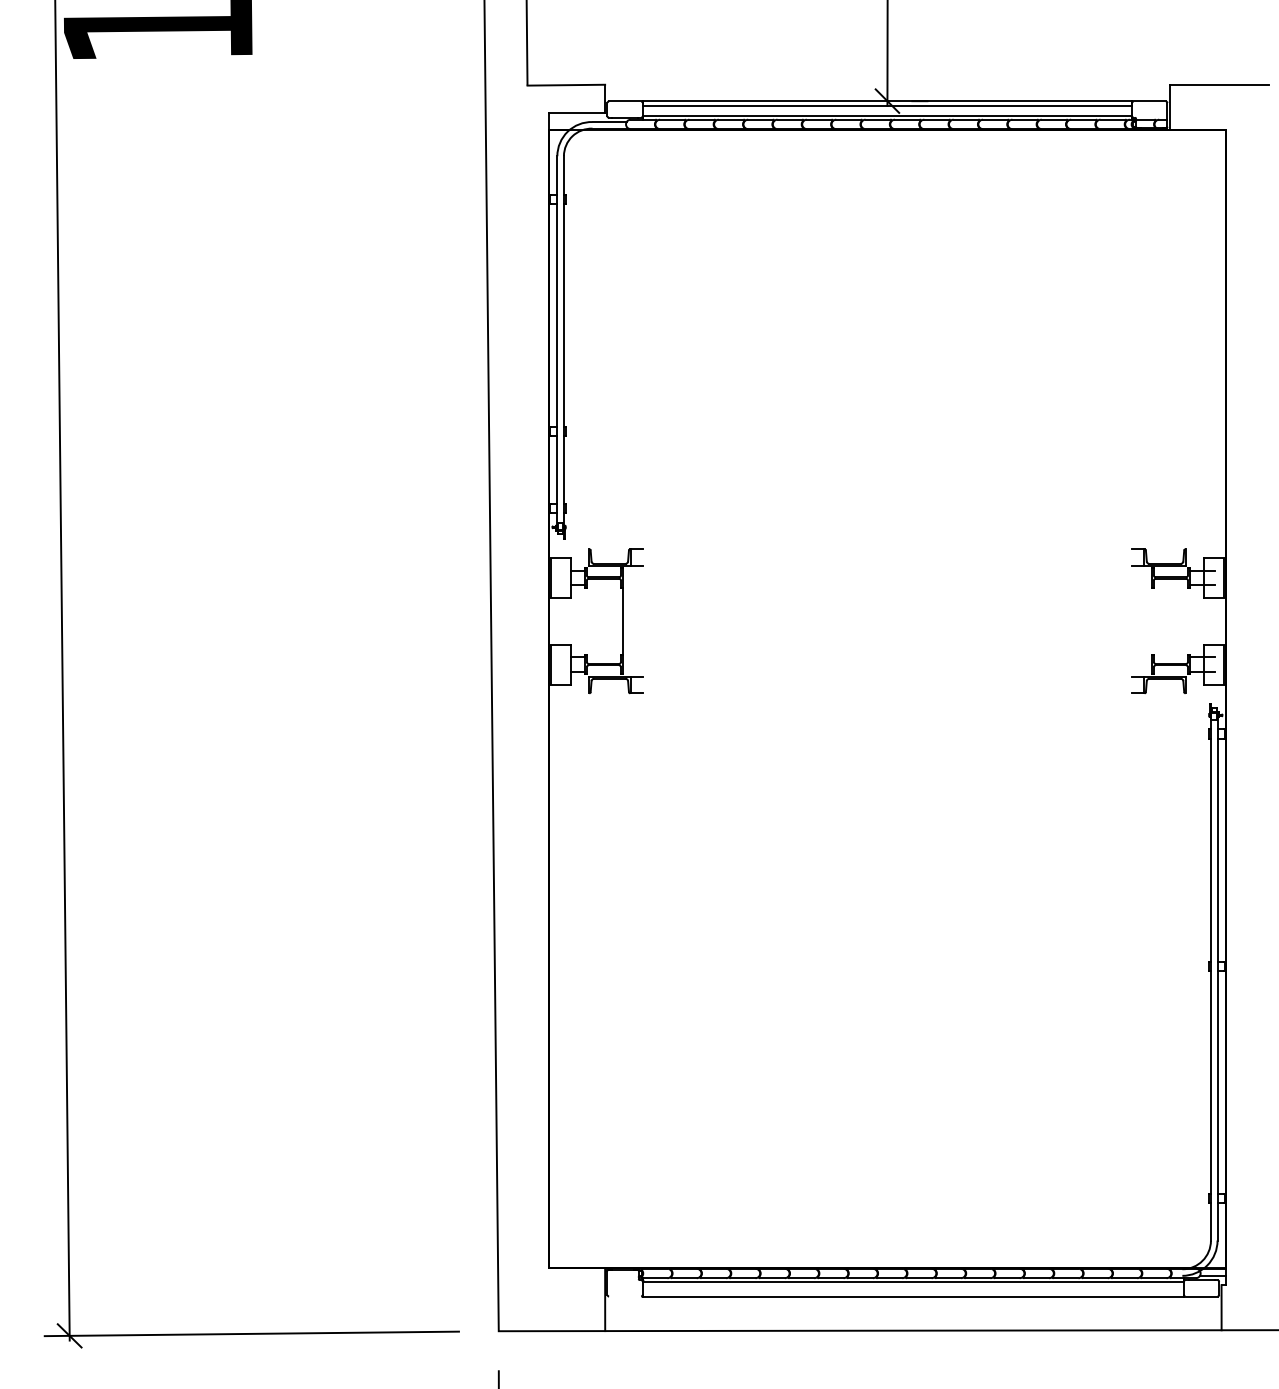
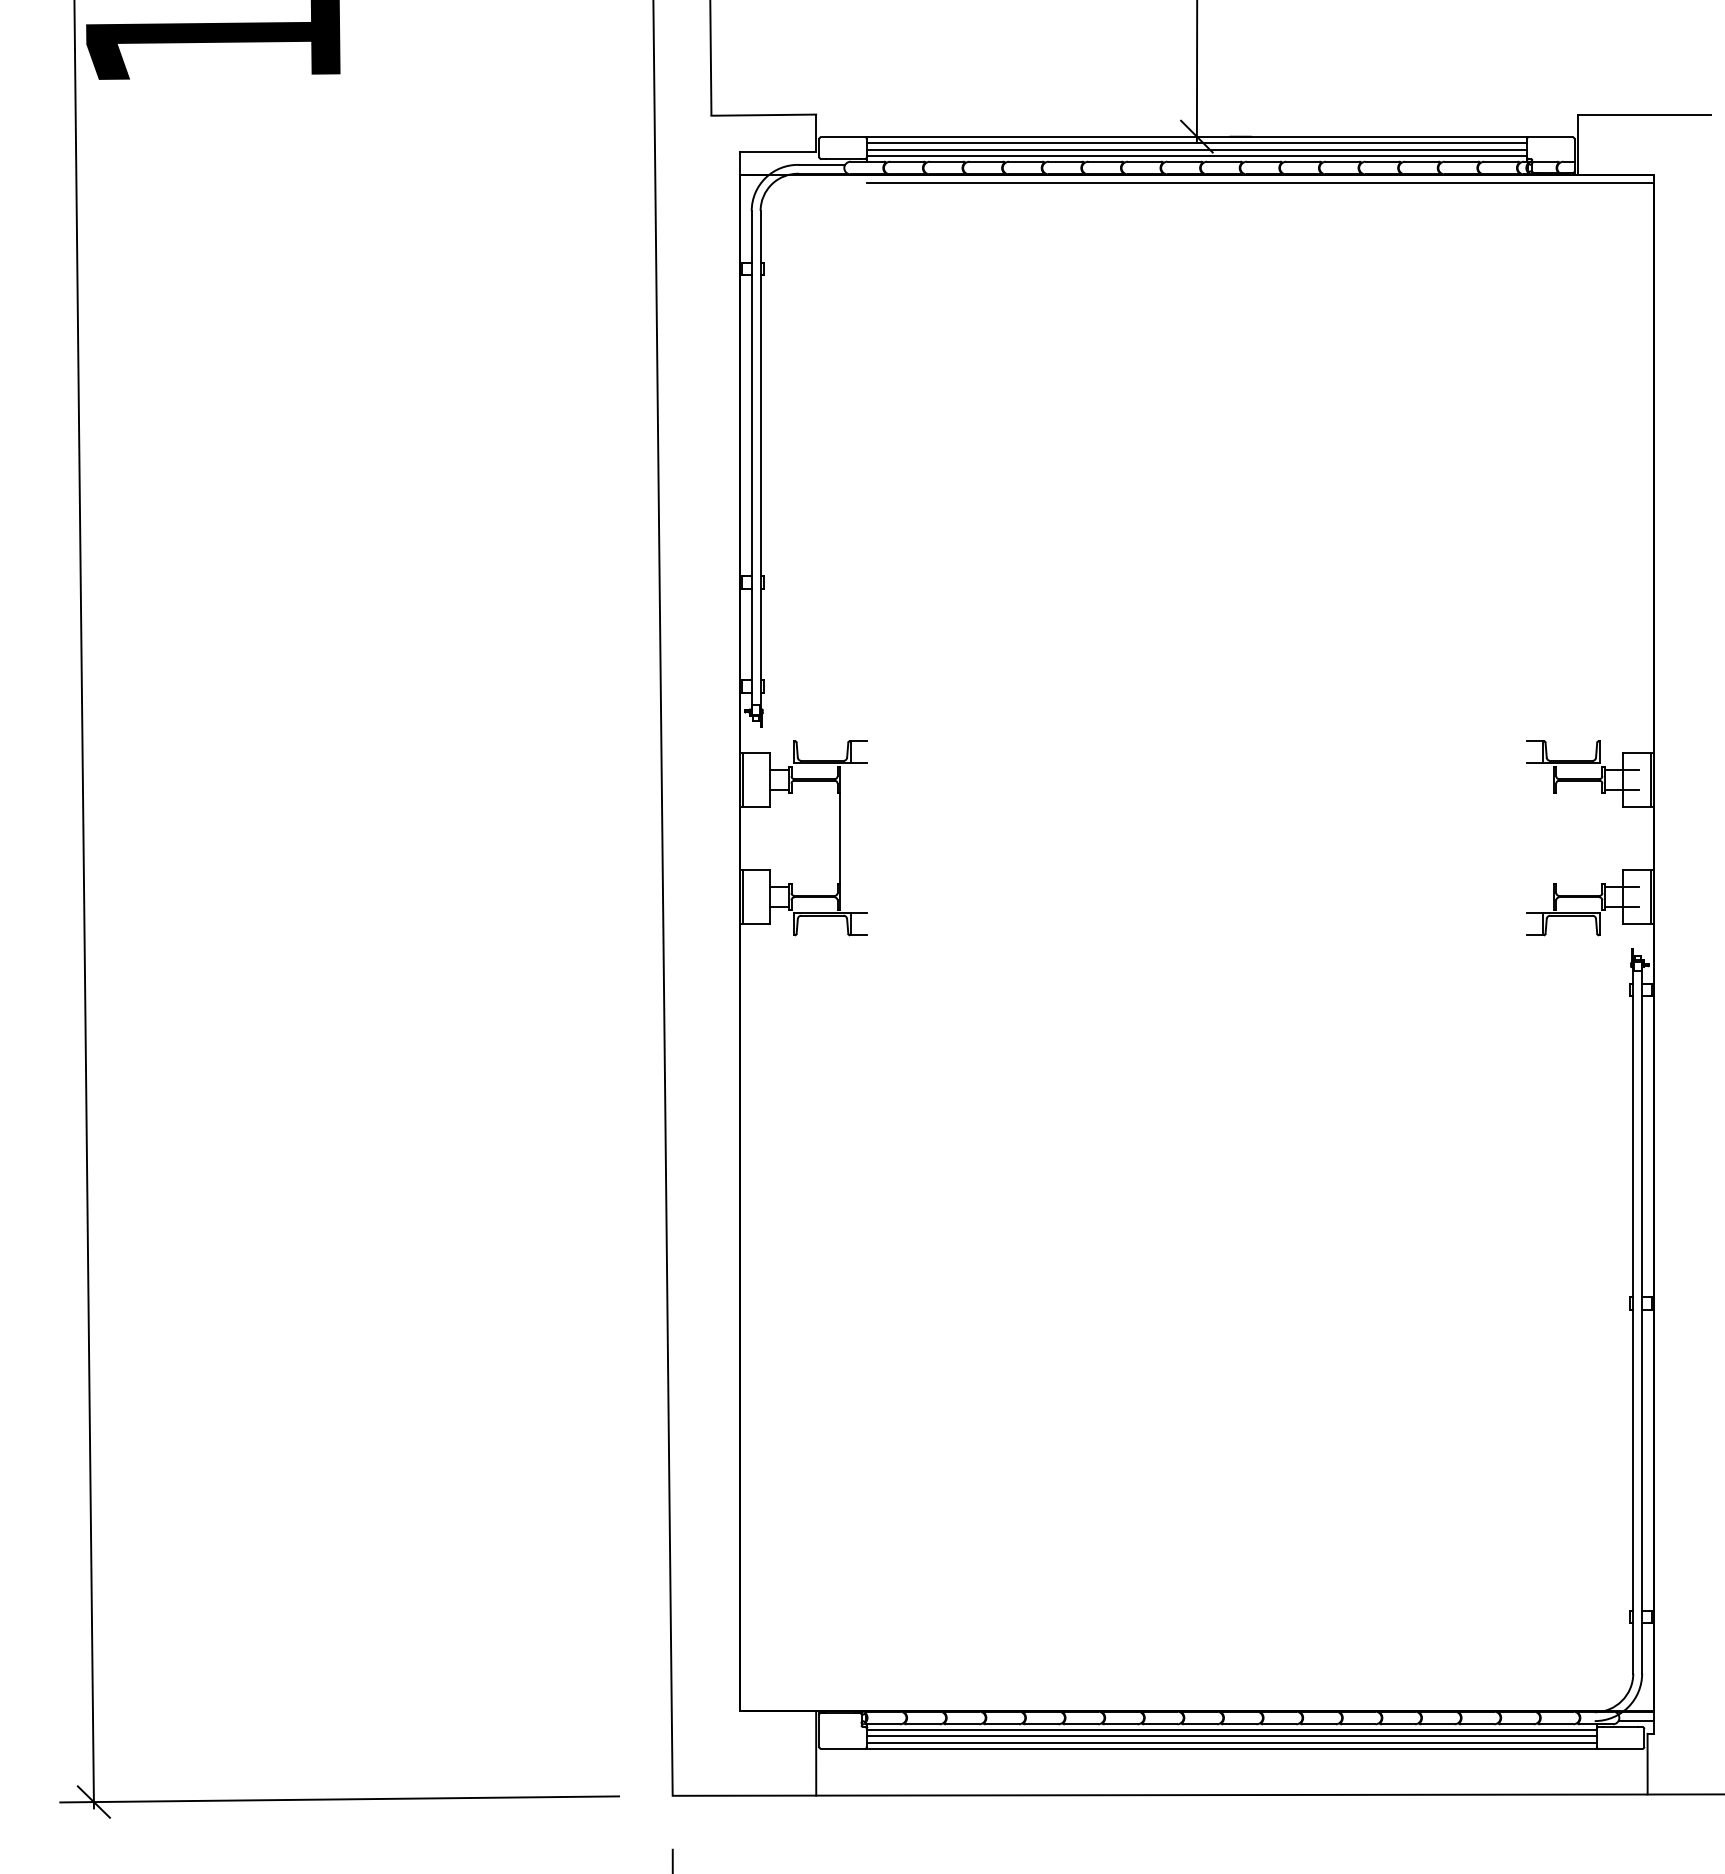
line: (887, 110) -> (1196, 149), added
line: (933, 135) -> (1259, 183), added
line: (913, 1287) -> (1231, 1736), added
line: (913, 1291) -> (1231, 1742), added
line: (624, 1296) -> (842, 1749), added

